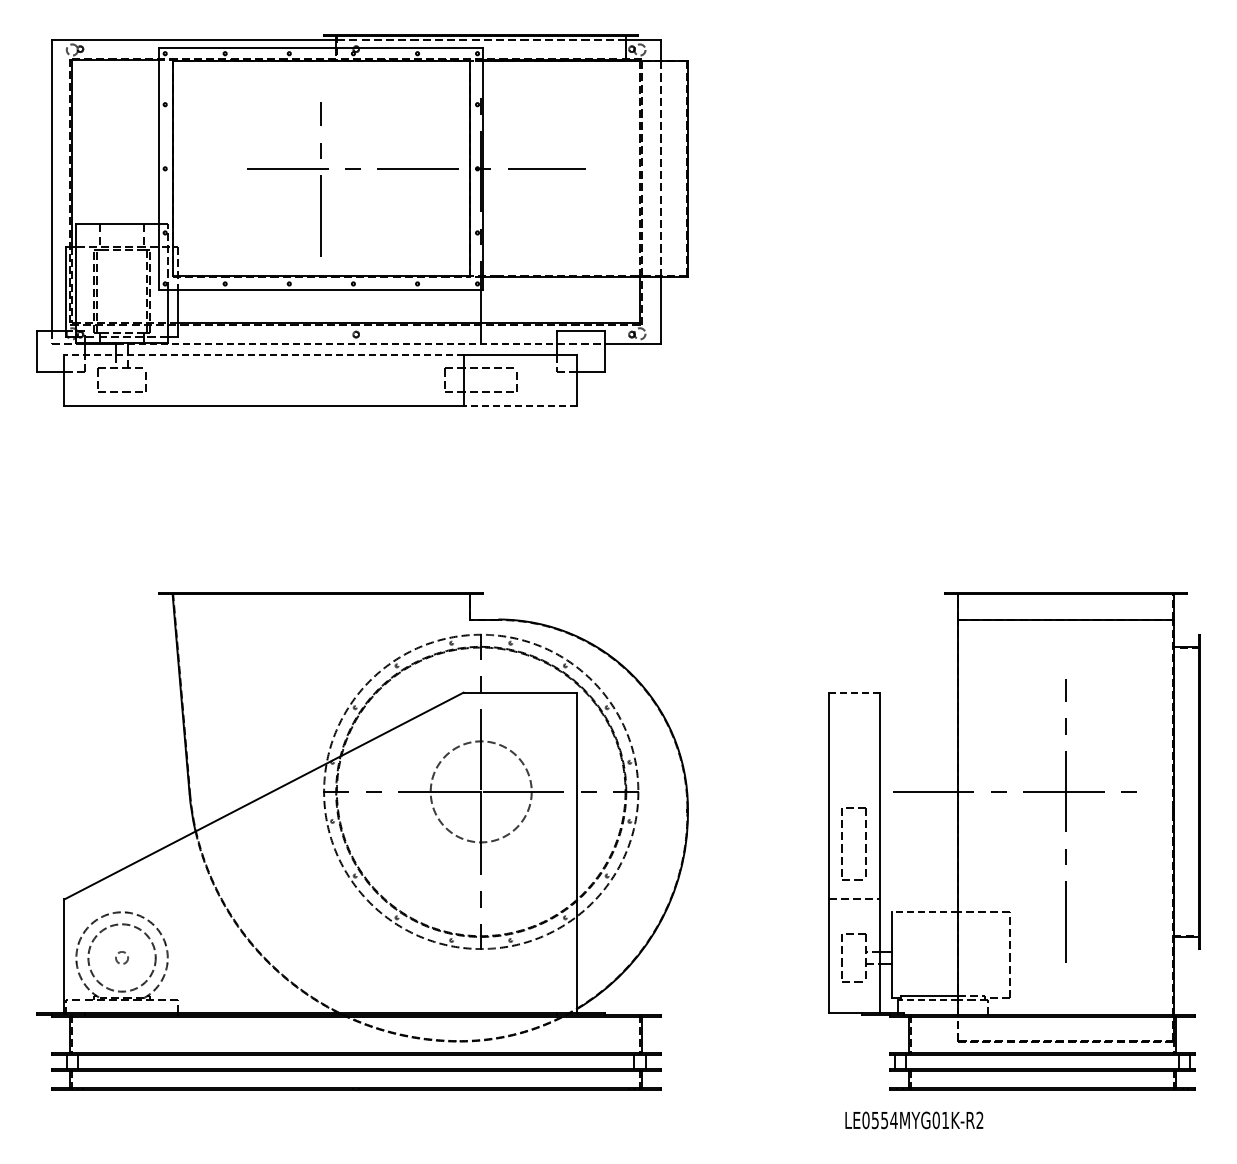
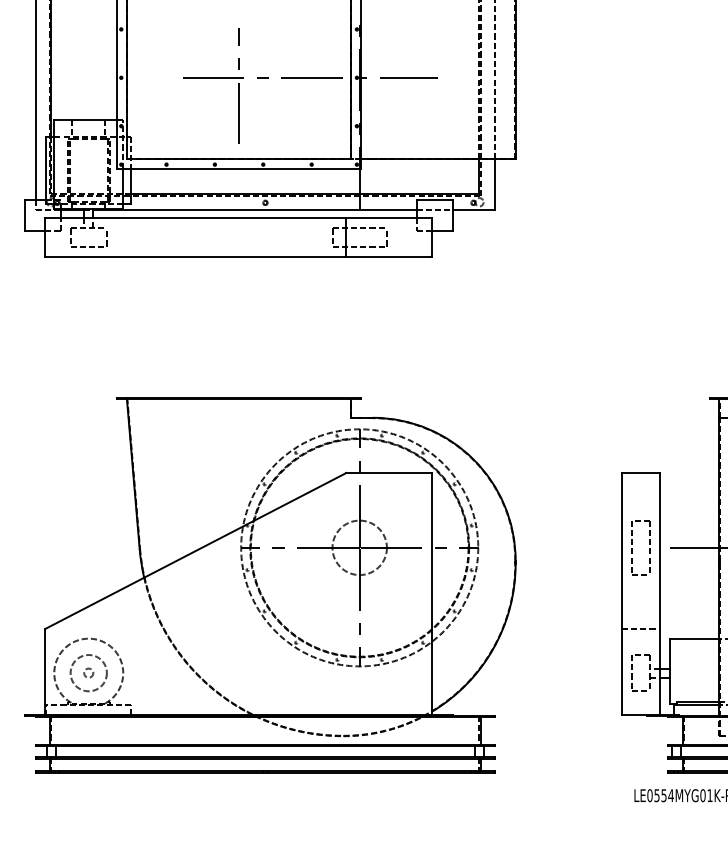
line: (342, 344) -> (255, 210), dashed -> solid
line: (263, 354) -> (195, 217), dashed -> solid
line: (520, 406) -> (389, 257), dashed -> solid
line: (854, 692) -> (641, 472), dashed -> solid
circle: (481, 791) -> (359, 547), size x0.71
part: (842, 844) -> (632, 548), moved
line: (924, 912) -> (694, 638), dashed -> solid
circle: (122, 957) -> (89, 672), size x0.71
line: (927, 1000) -> (696, 705), dashed -> solid

